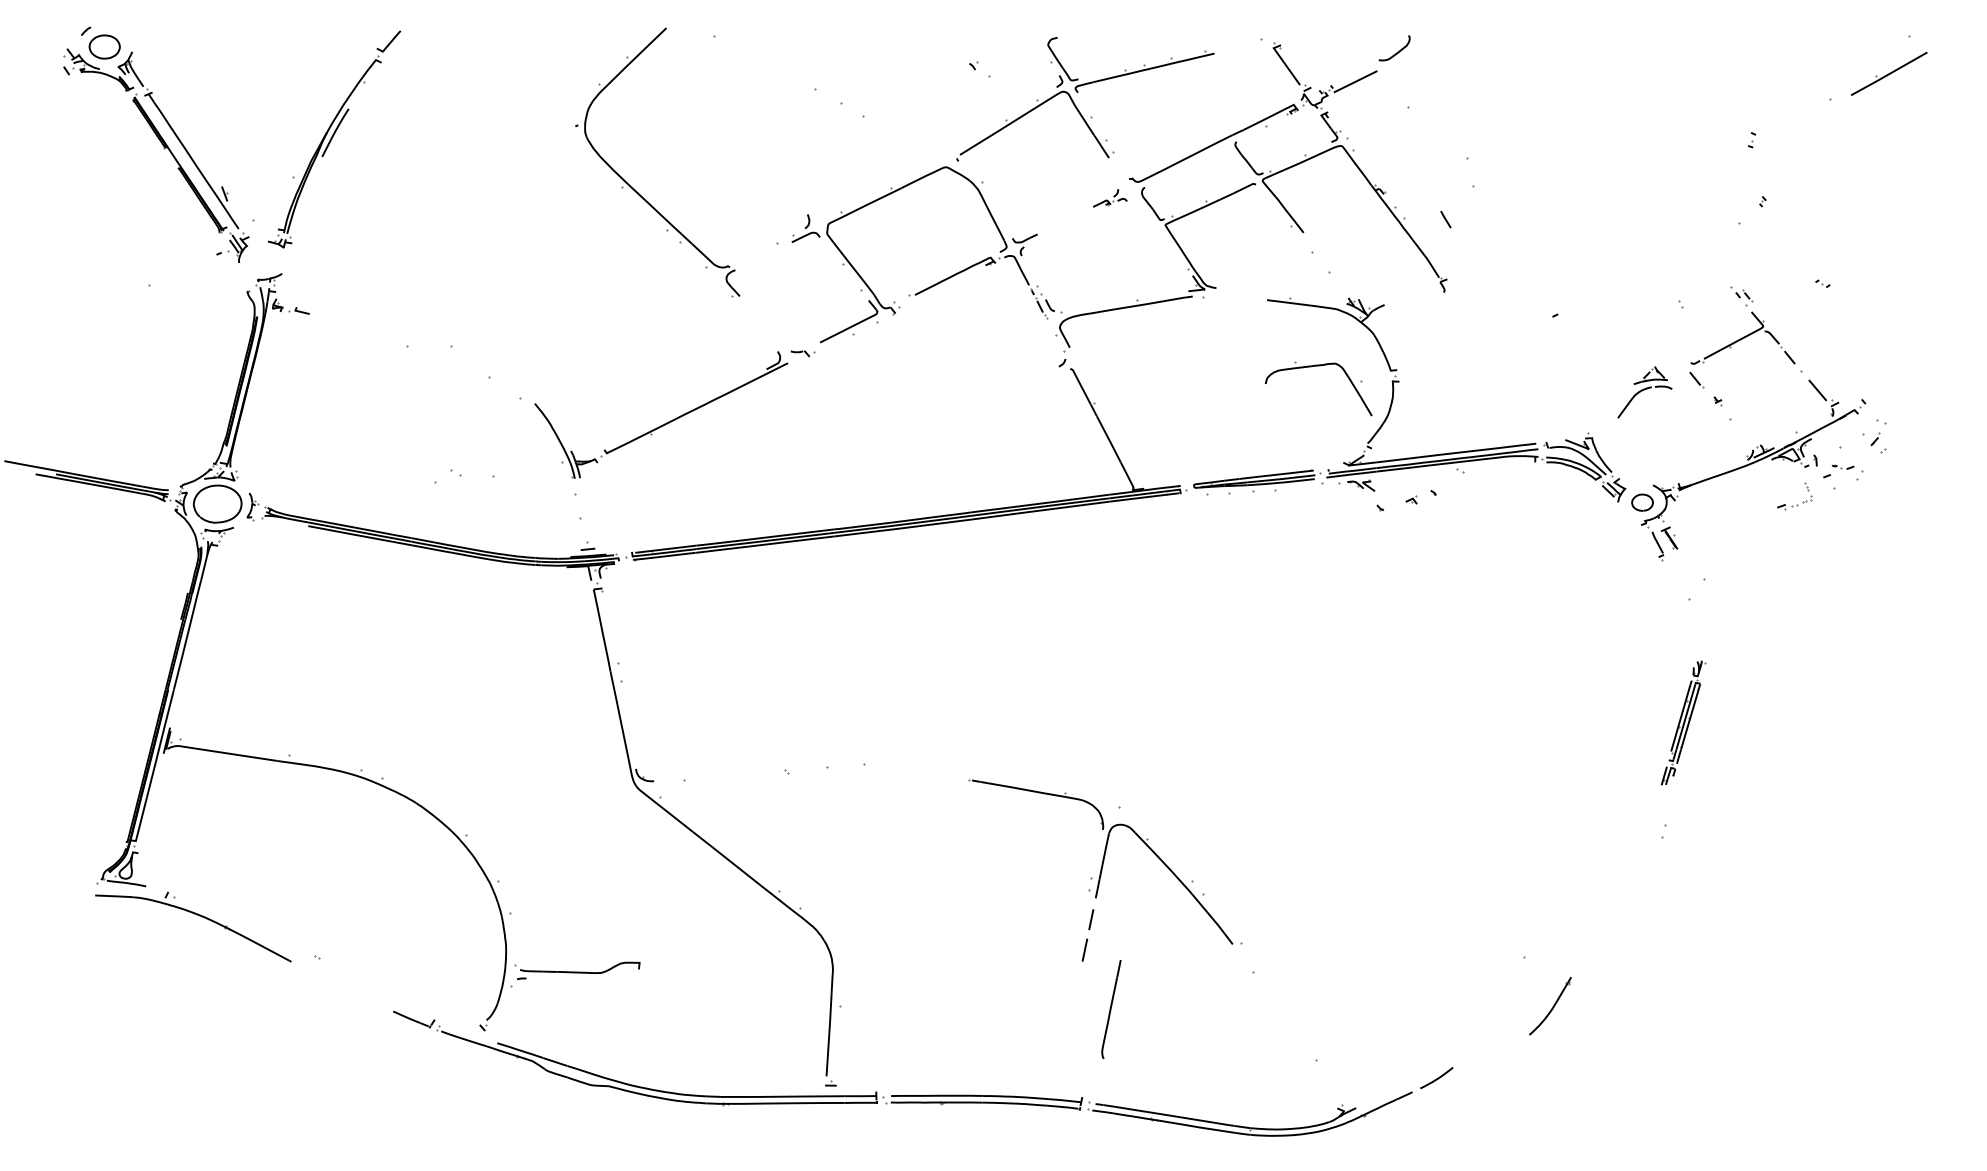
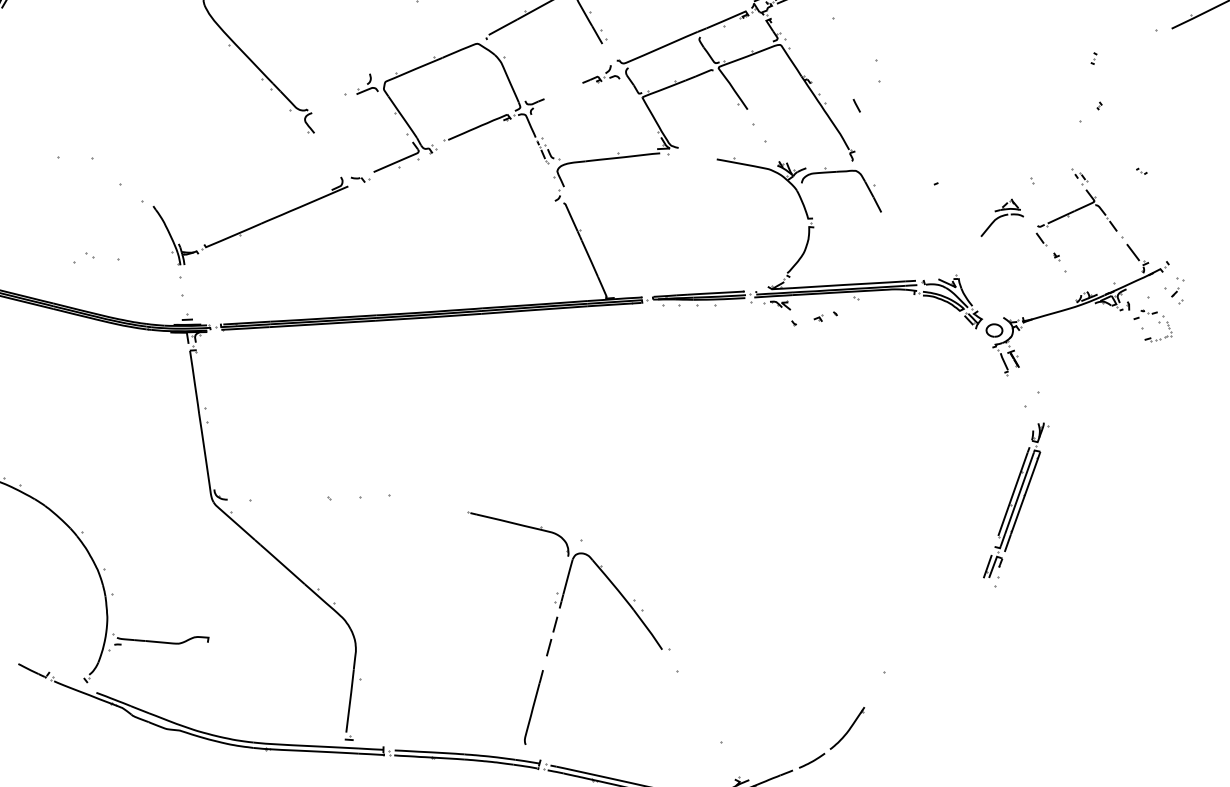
part: (1109, 198) -> (600, 74), size x1.43
part: (1318, 366) -> (842, 172), moved
part: (1644, 392) -> (1002, 218), moved
part: (1797, 504) -> (1160, 338), moved
part: (1683, 722) -> (1016, 500), size x1.67
part: (1550, 1006) -> (847, 728), moved
part: (1111, 1009) -> (533, 707), moved

